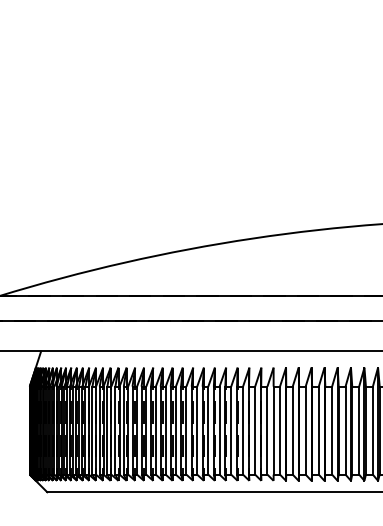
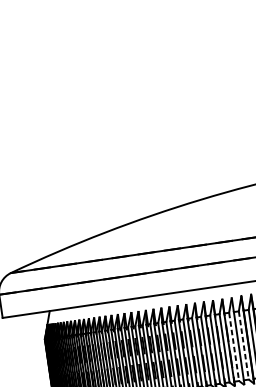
line: (267, 431) -> (234, 347), solid -> dashed
line: (280, 431) -> (244, 346), solid -> dashed

